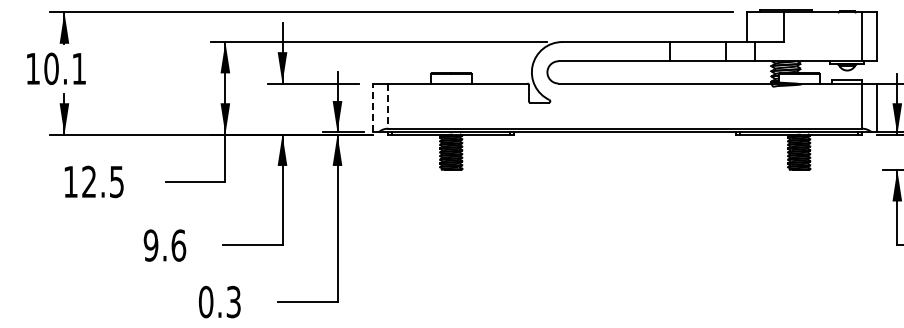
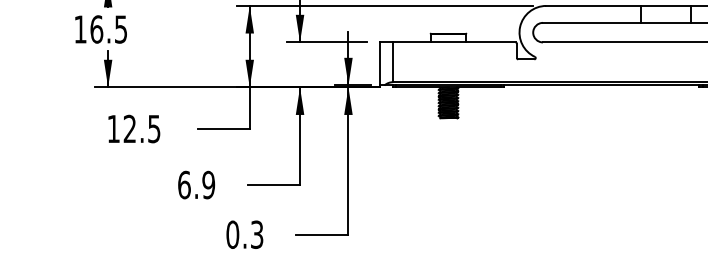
text: (64, 68) -> (108, 29), 10.1 -> 16.5
line: (388, 106) -> (393, 62), dashed -> solid
line: (373, 107) -> (380, 63), dashed -> solid
text: (164, 245) -> (196, 184), 9.6 -> 6.9

